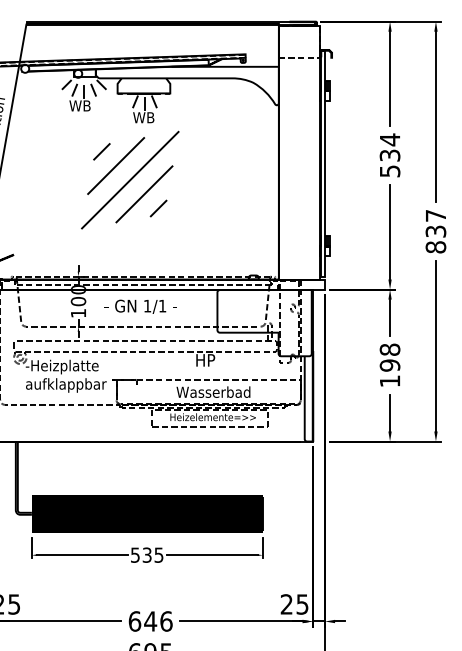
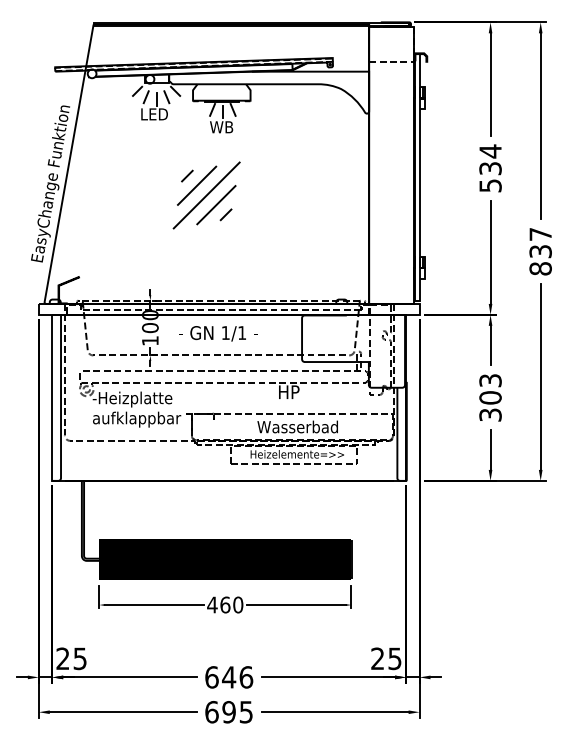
text: (81, 106) -> (153, 114), WB -> LED
part: (129, 180) -> (206, 195), size x0.62
text: (390, 365) -> (490, 397), 198 -> 303
text: (147, 554) -> (225, 604), 535 -> 460

